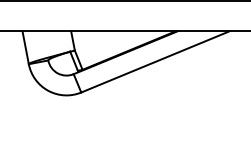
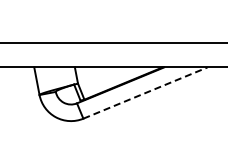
line: (155, 61) -> (145, 92), solid -> dashed

